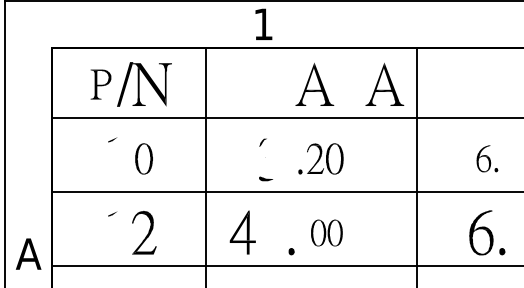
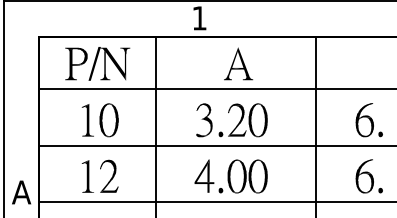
part: (384, 83) -> (291, 63), removed
part: (100, 84) -> (76, 63), size x1.43
fill: (271, 157) -> (205, 119), added
fill: (116, 158) -> (88, 119), added
part: (143, 158) -> (108, 119), size x1.43
part: (320, 158) -> (242, 119), size x1.43
part: (487, 158) -> (369, 119), size x1.67
fill: (116, 232) -> (88, 176), added
part: (242, 232) -> (204, 176), moved
part: (326, 232) -> (247, 176), size x1.67

